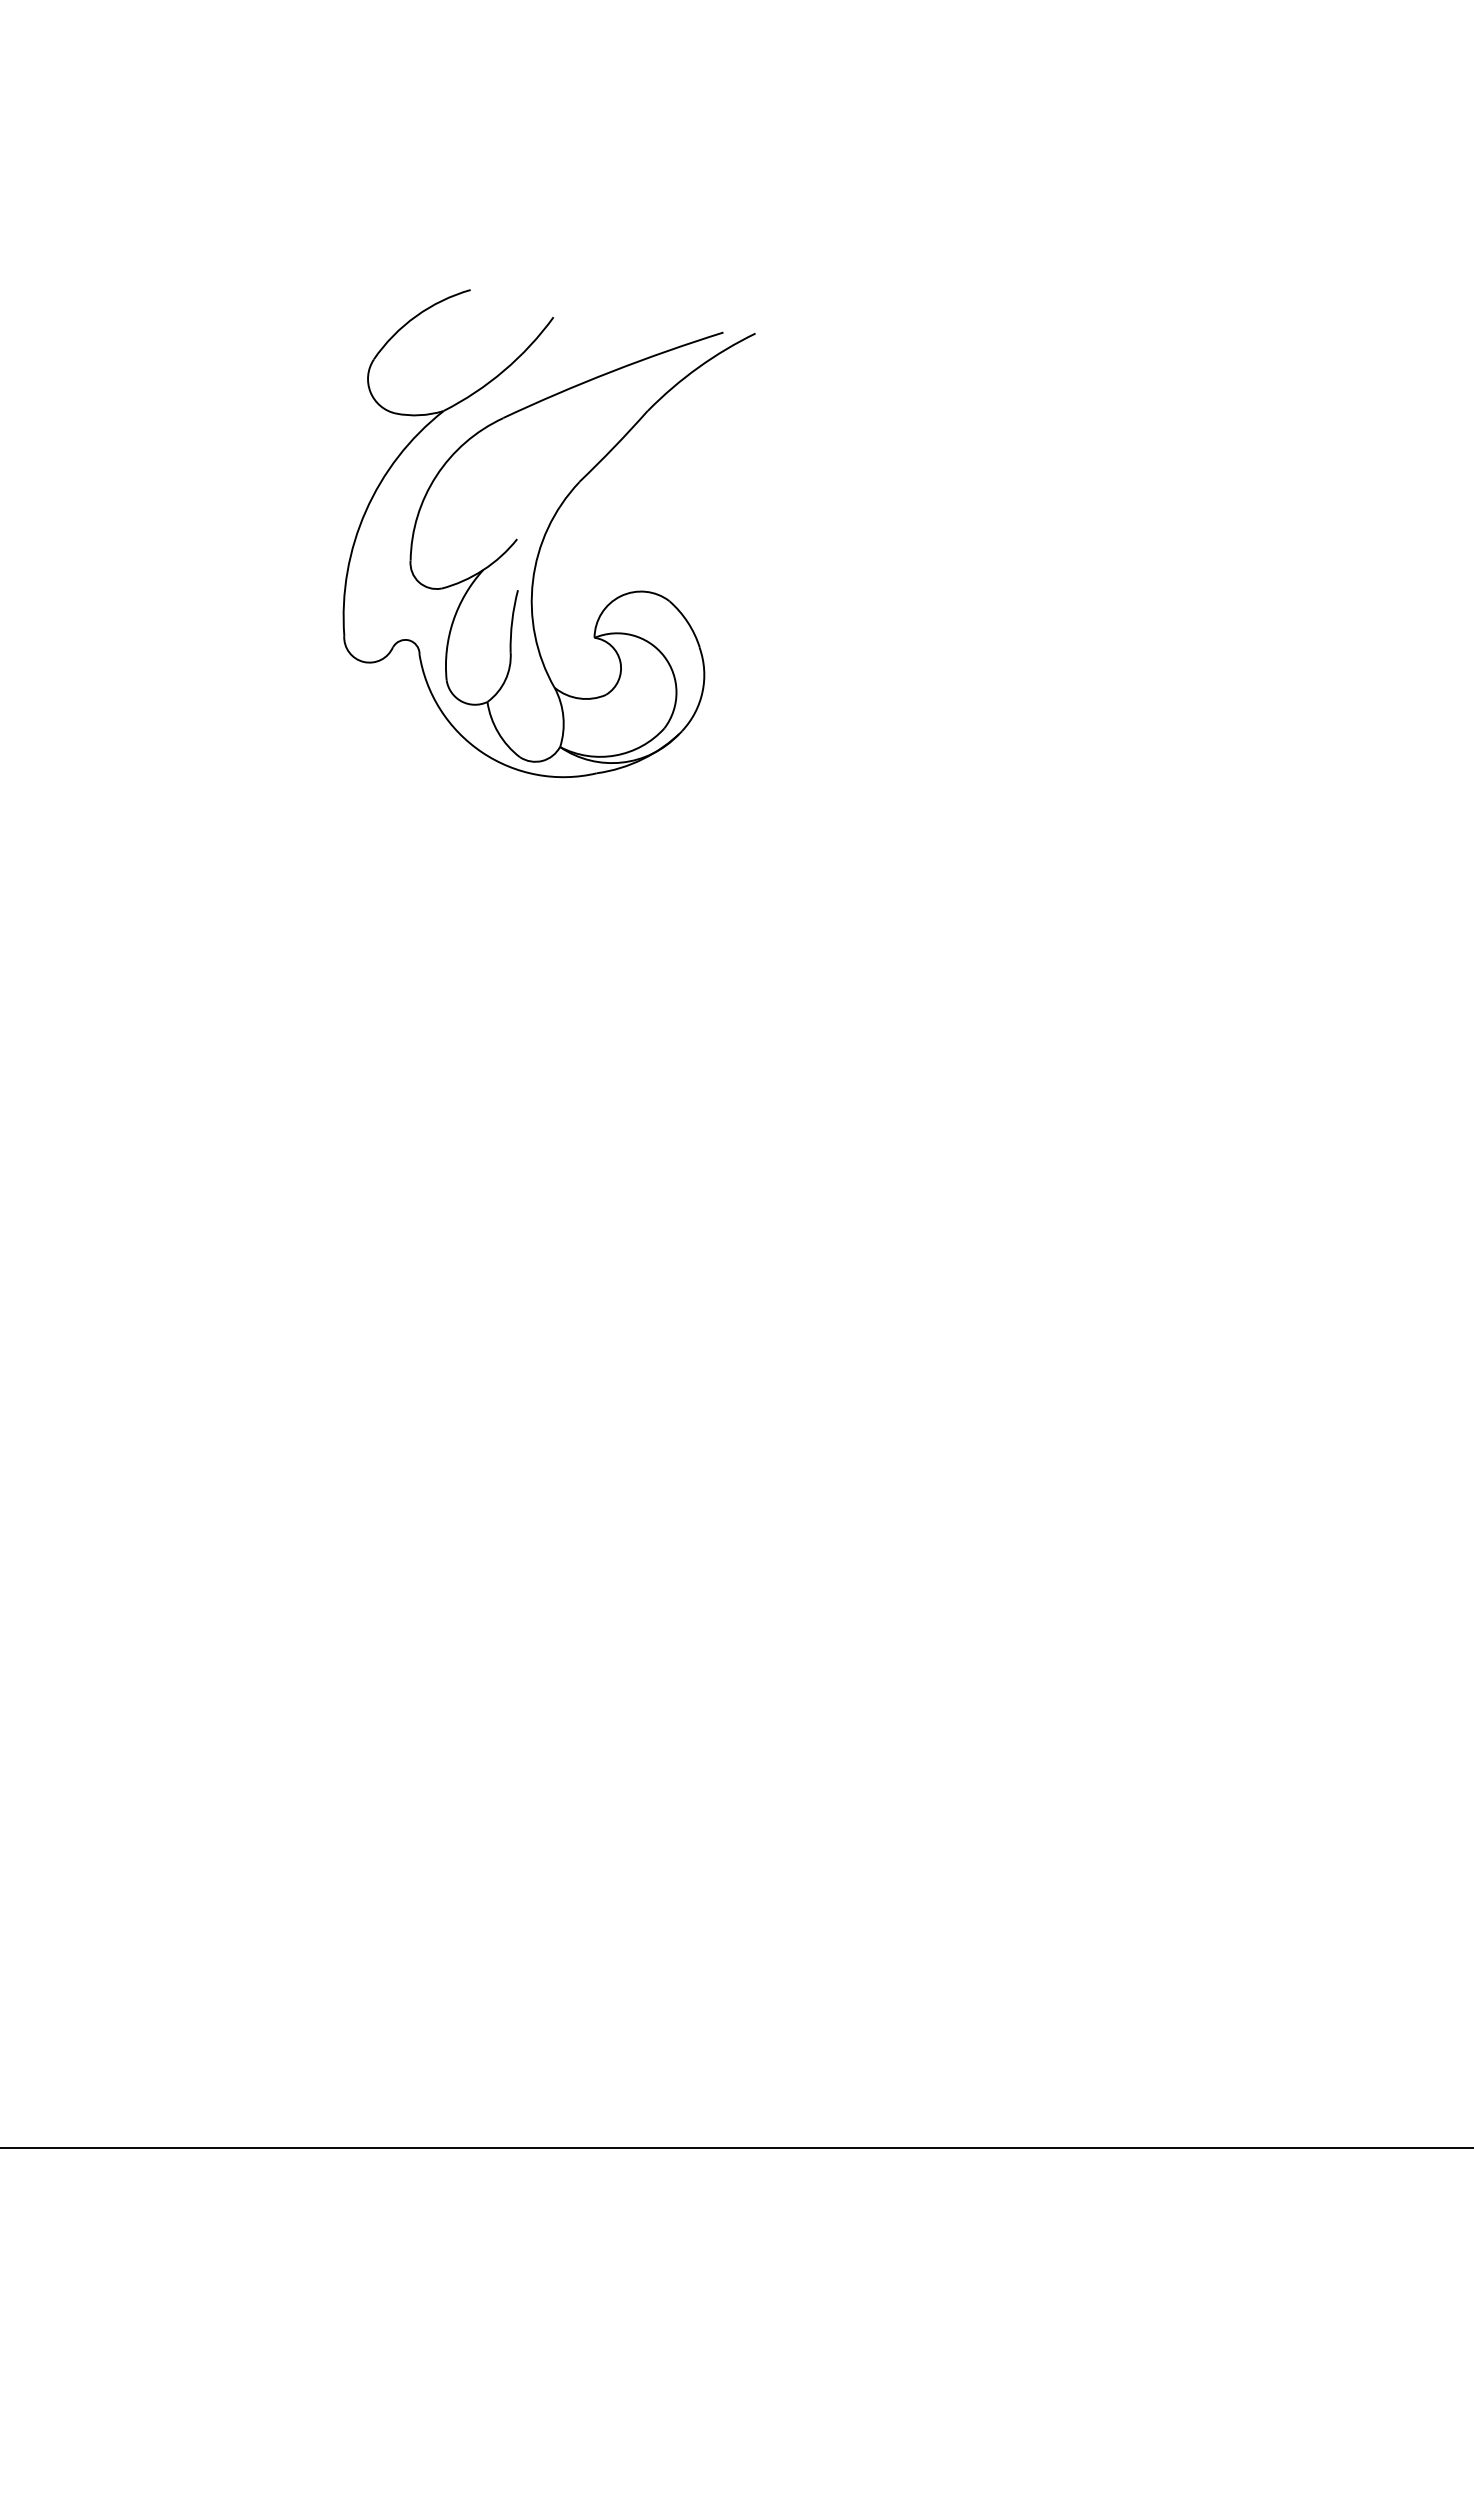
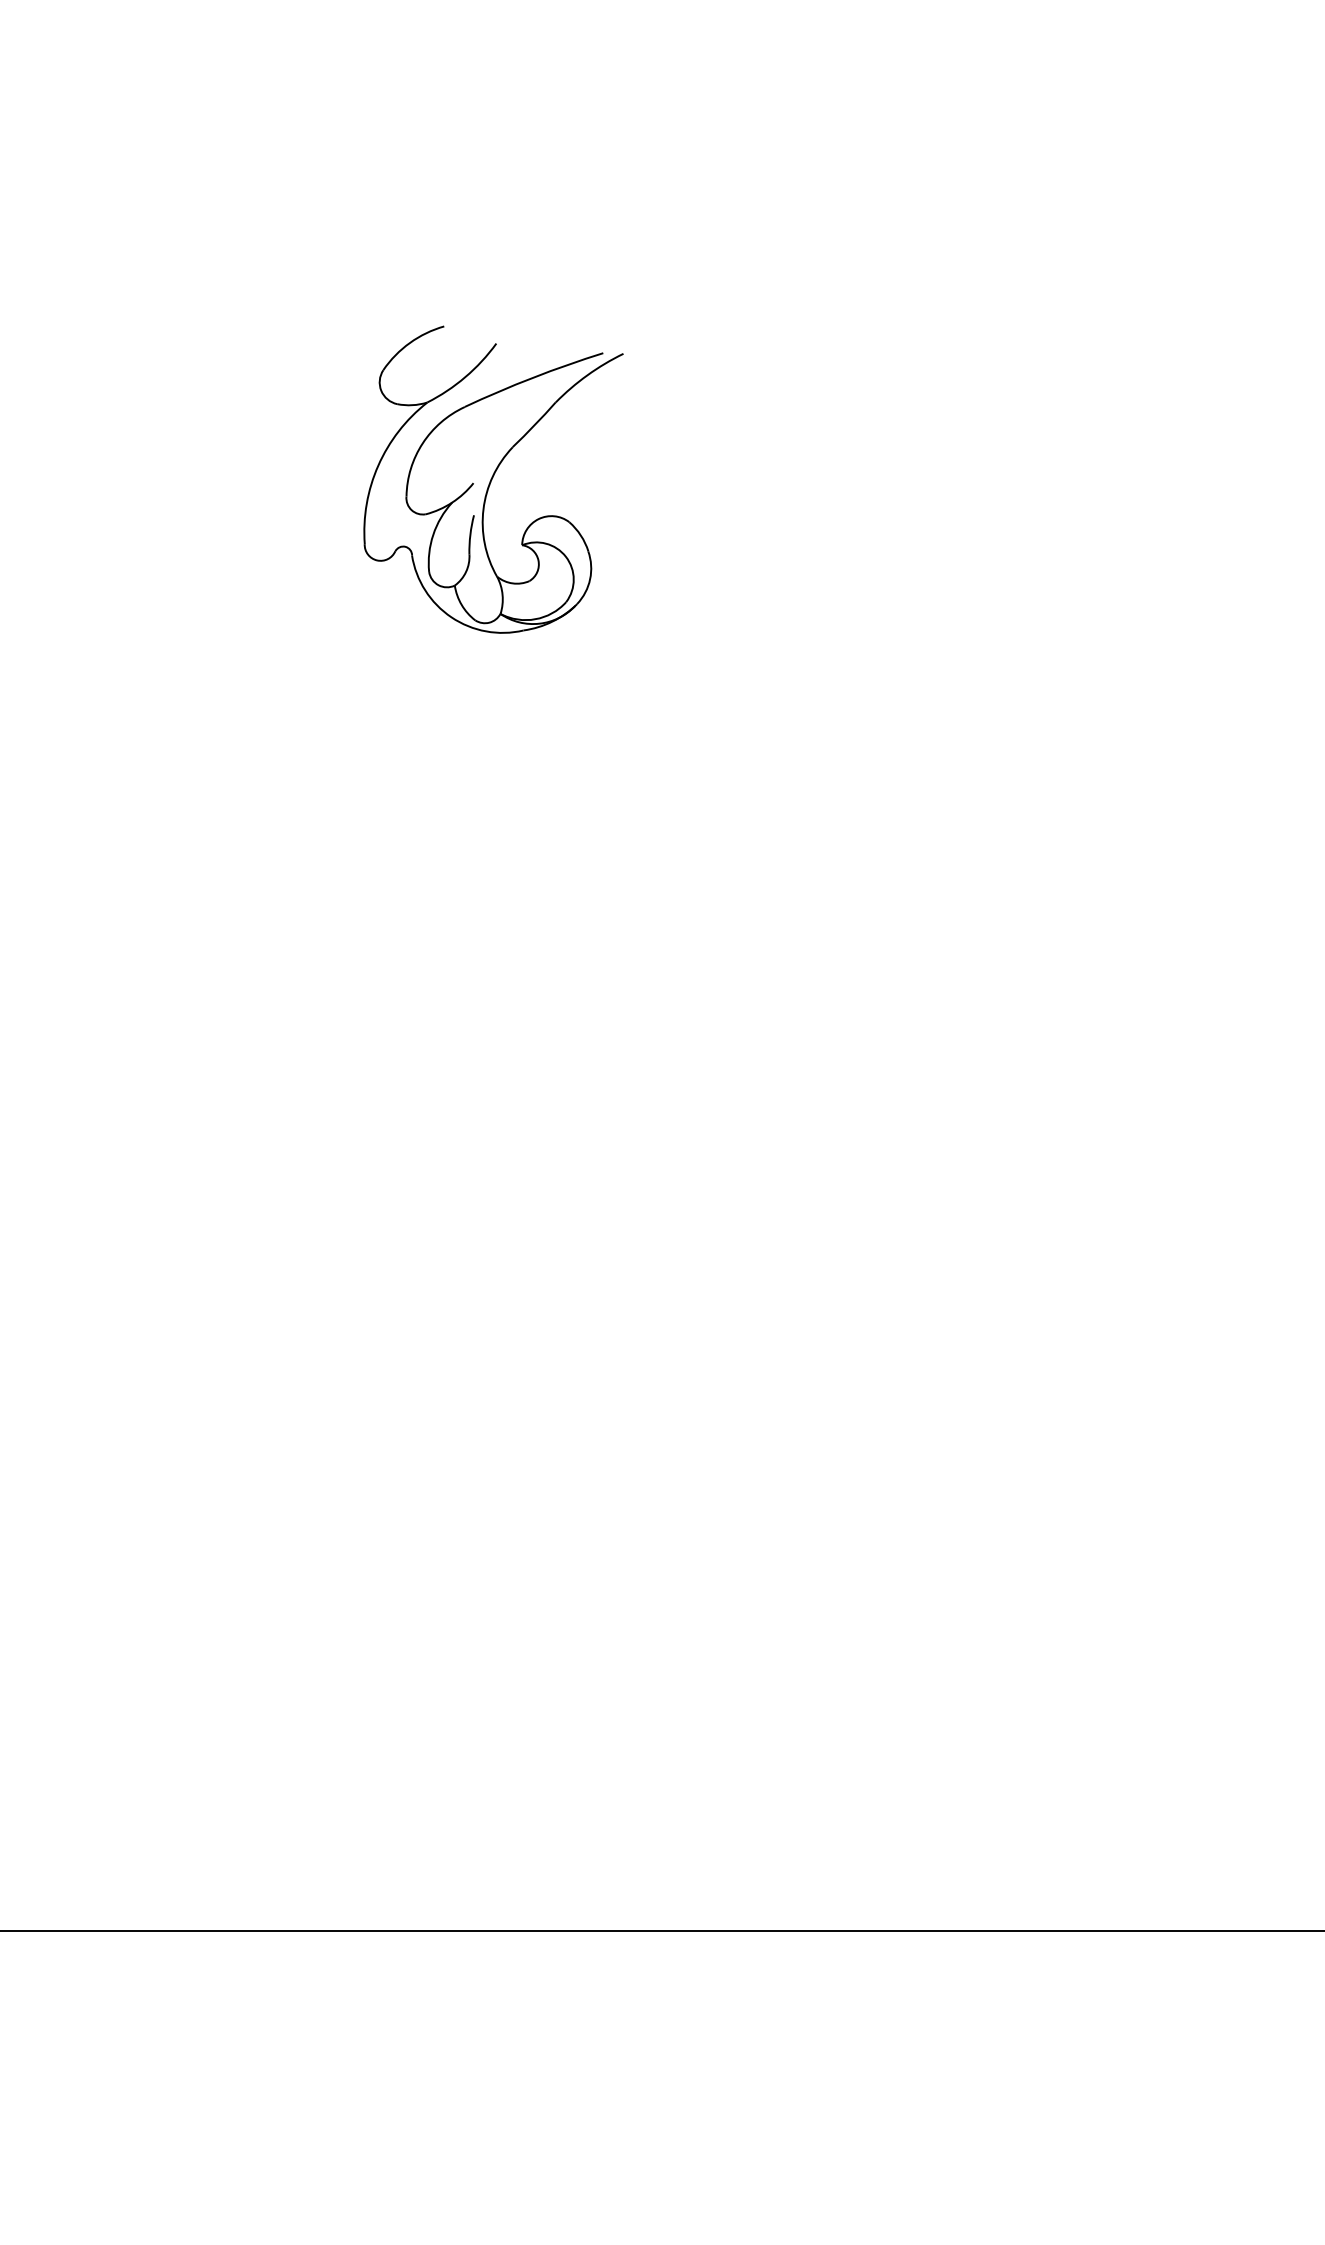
part: (548, 533) -> (493, 479), size x0.7

